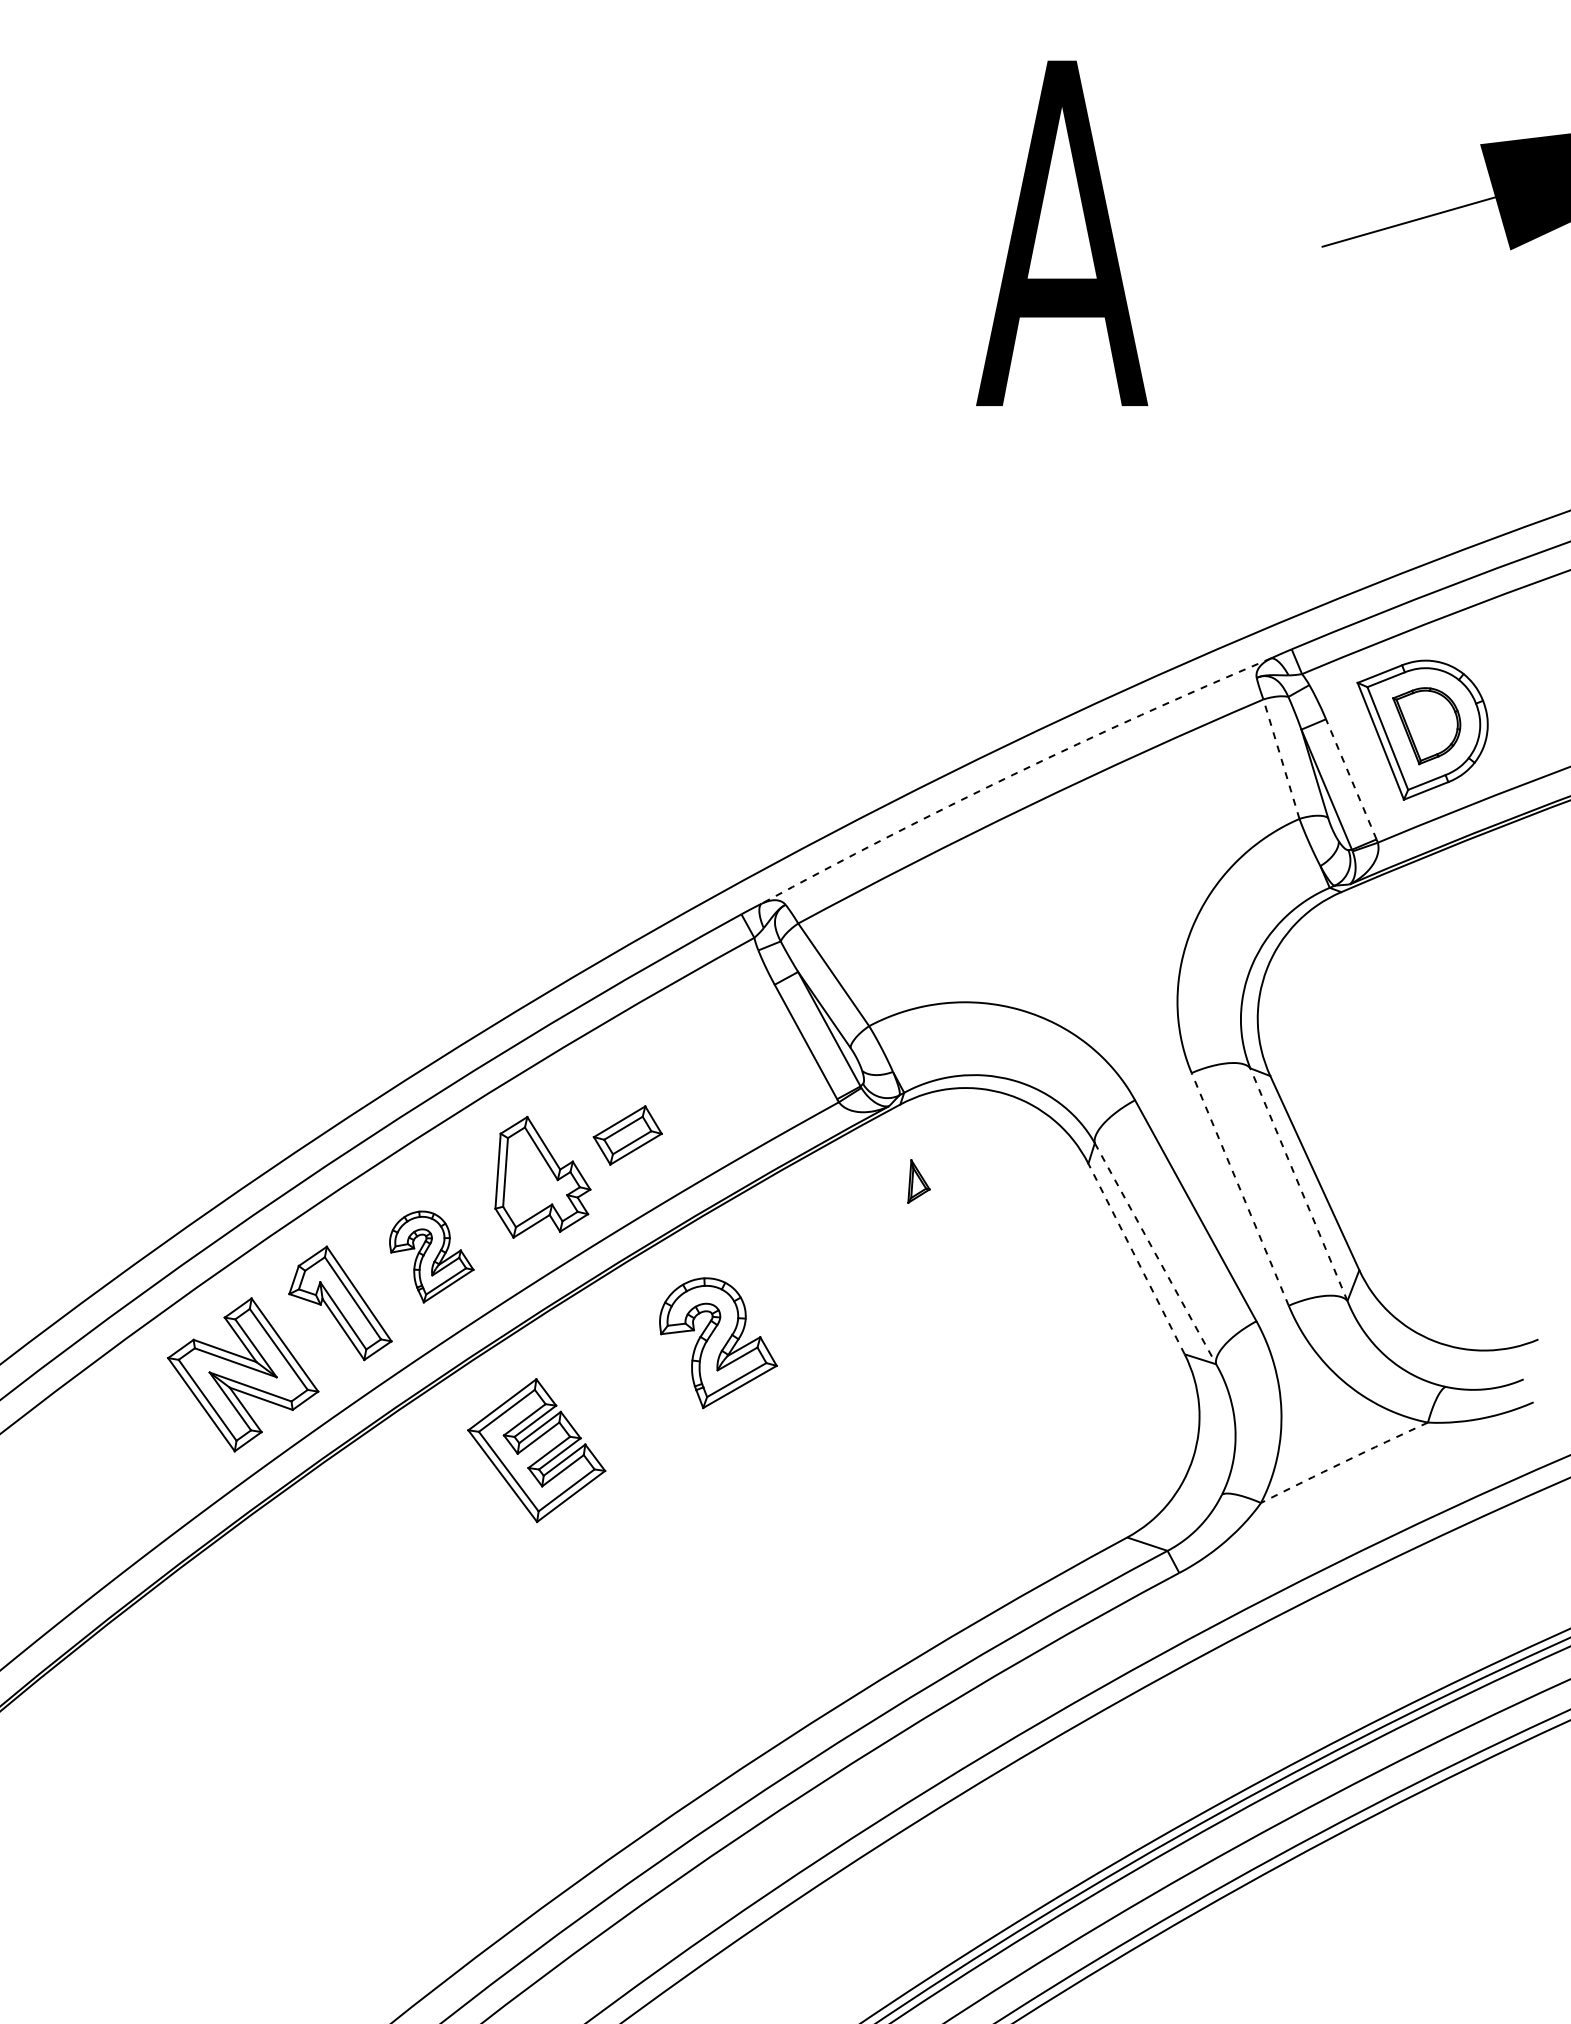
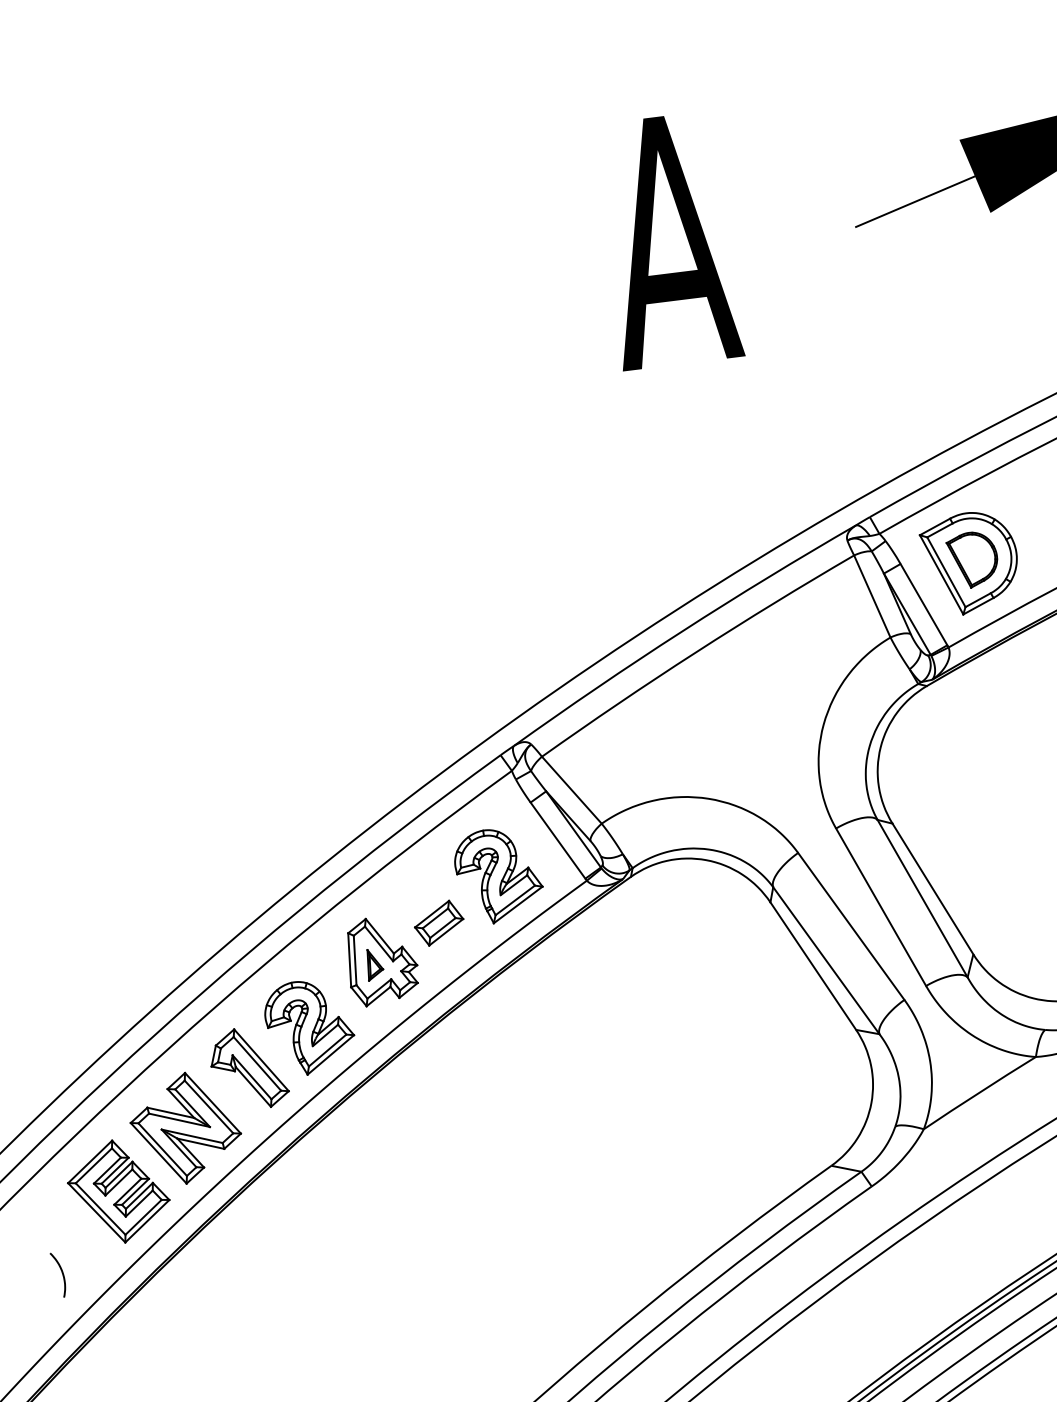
line: (1281, 758) -> (872, 595), dashed -> solid
arc: (1013, 774) -> (682, 631), dashed -> solid
line: (1351, 778) -> (924, 604), dashed -> solid
part: (918, 1181) -> (374, 964), moved
line: (1298, 1184) -> (922, 898), dashed -> solid
line: (1240, 1188) -> (881, 906), dashed -> solid
line: (1155, 1254) -> (826, 961), dashed -> solid
part: (431, 1256) -> (309, 1027), size x1.43
line: (1136, 1259) -> (813, 966), dashed -> solid
part: (718, 1343) -> (498, 875), moved
part: (536, 1450) -> (118, 1191), moved
arc: (1344, 1462) -> (979, 1092), dashed -> solid
curve: (47, 1554) -> (62, 1273), added

